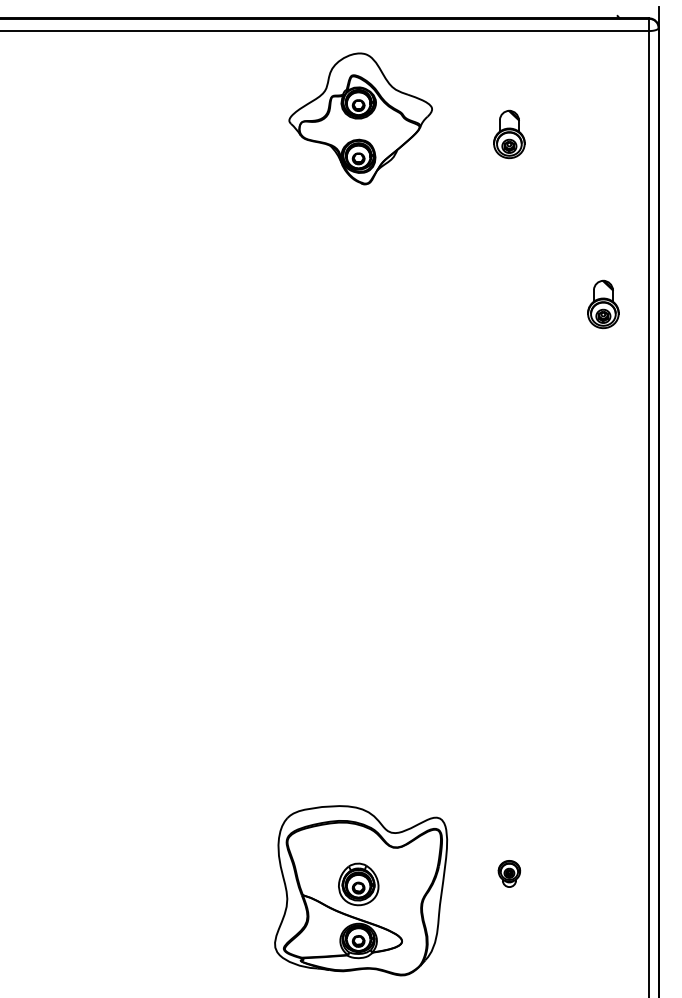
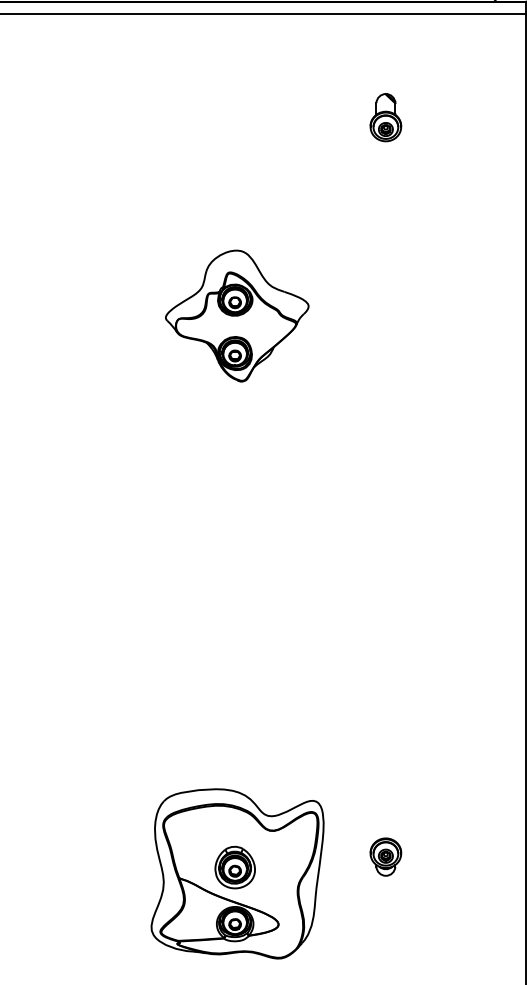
part: (360, 118) -> (237, 315), moved
part: (603, 304) -> (480, 287), removed
part: (509, 873) -> (386, 856), size x1.43

